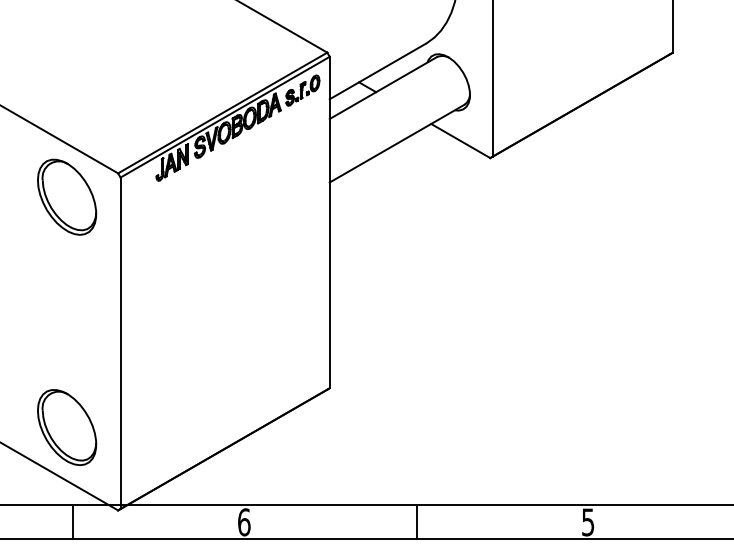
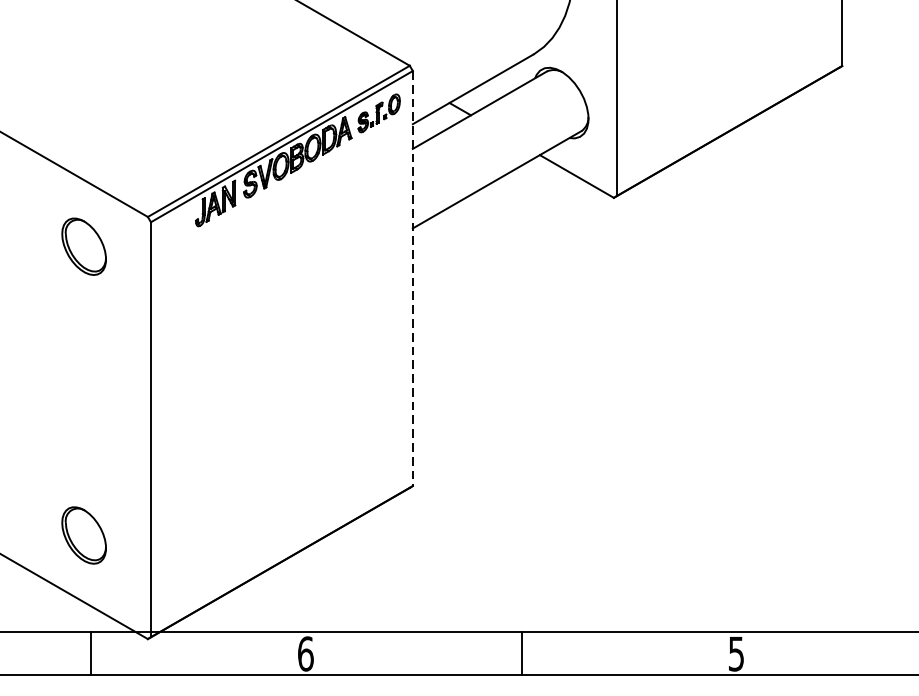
part: (67, 196) -> (84, 245), size x0.6
line: (329, 222) -> (412, 278), solid -> dashed
part: (67, 427) -> (84, 535), size x0.6

